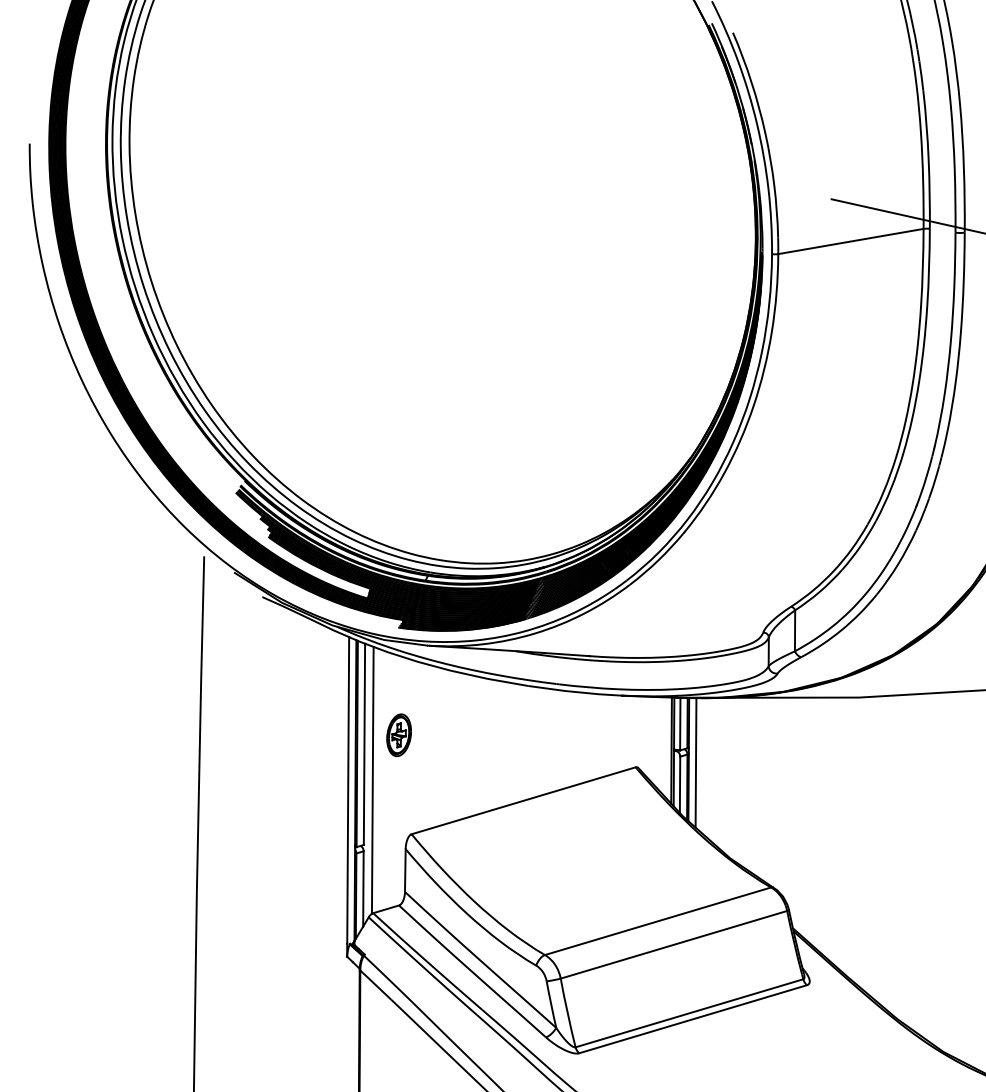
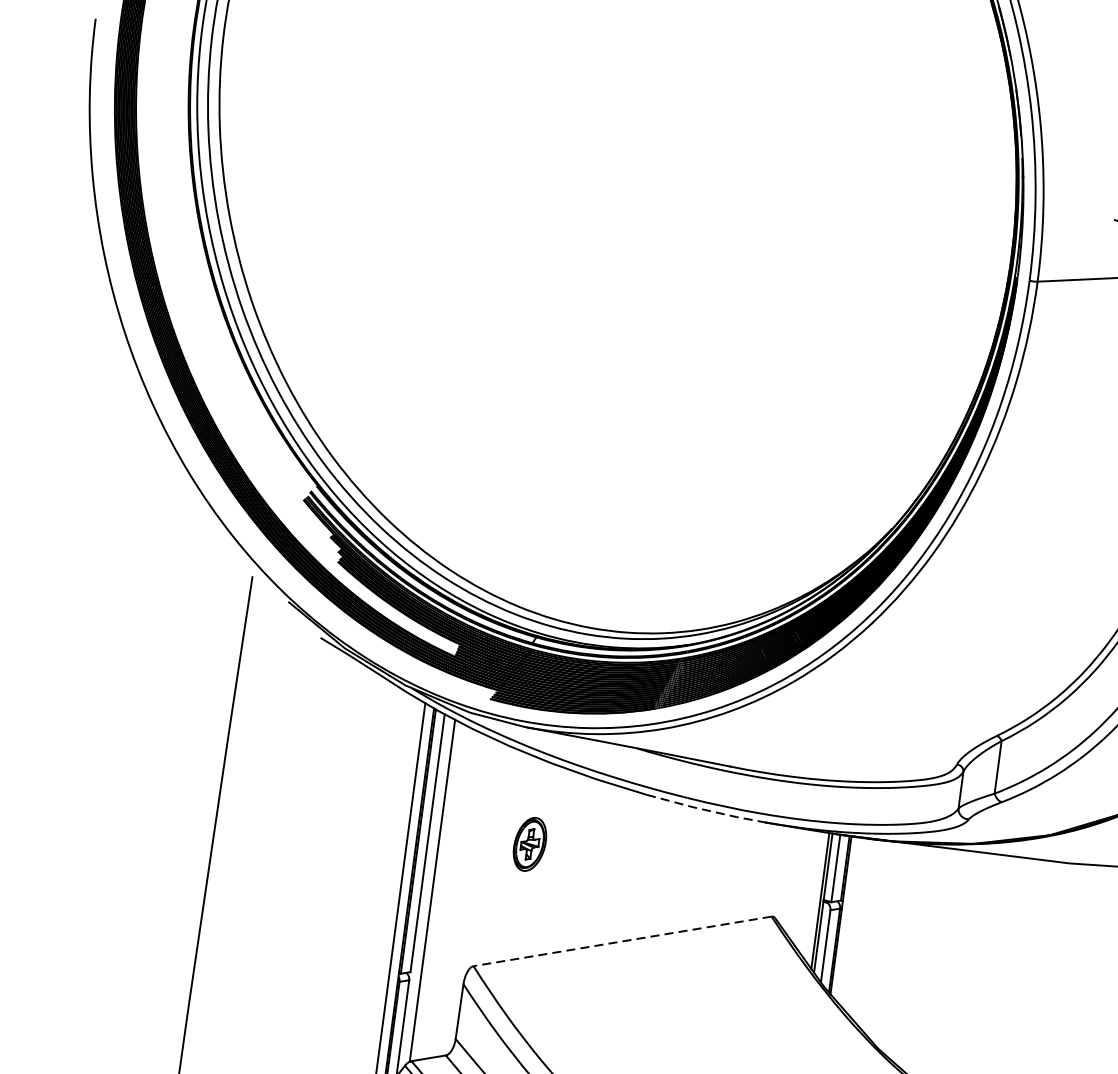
line: (575, 691) -> (706, 809), solid -> dashed
part: (398, 735) -> (529, 844), moved
line: (695, 762) -> (849, 920), removed
line: (523, 800) -> (622, 940), solid -> dashed

